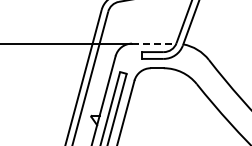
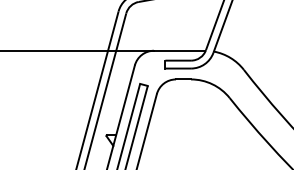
line: (153, 43) -> (179, 50), dashed -> solid

